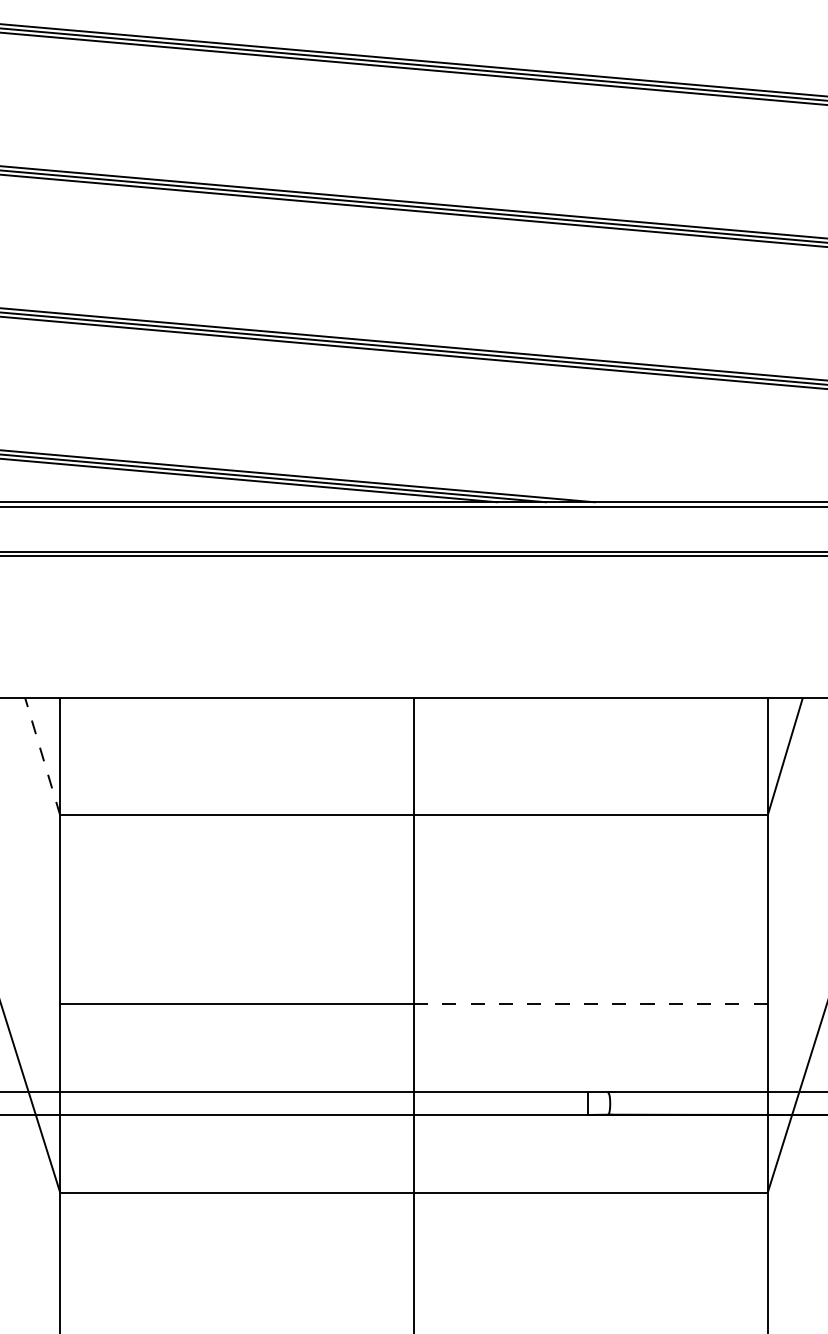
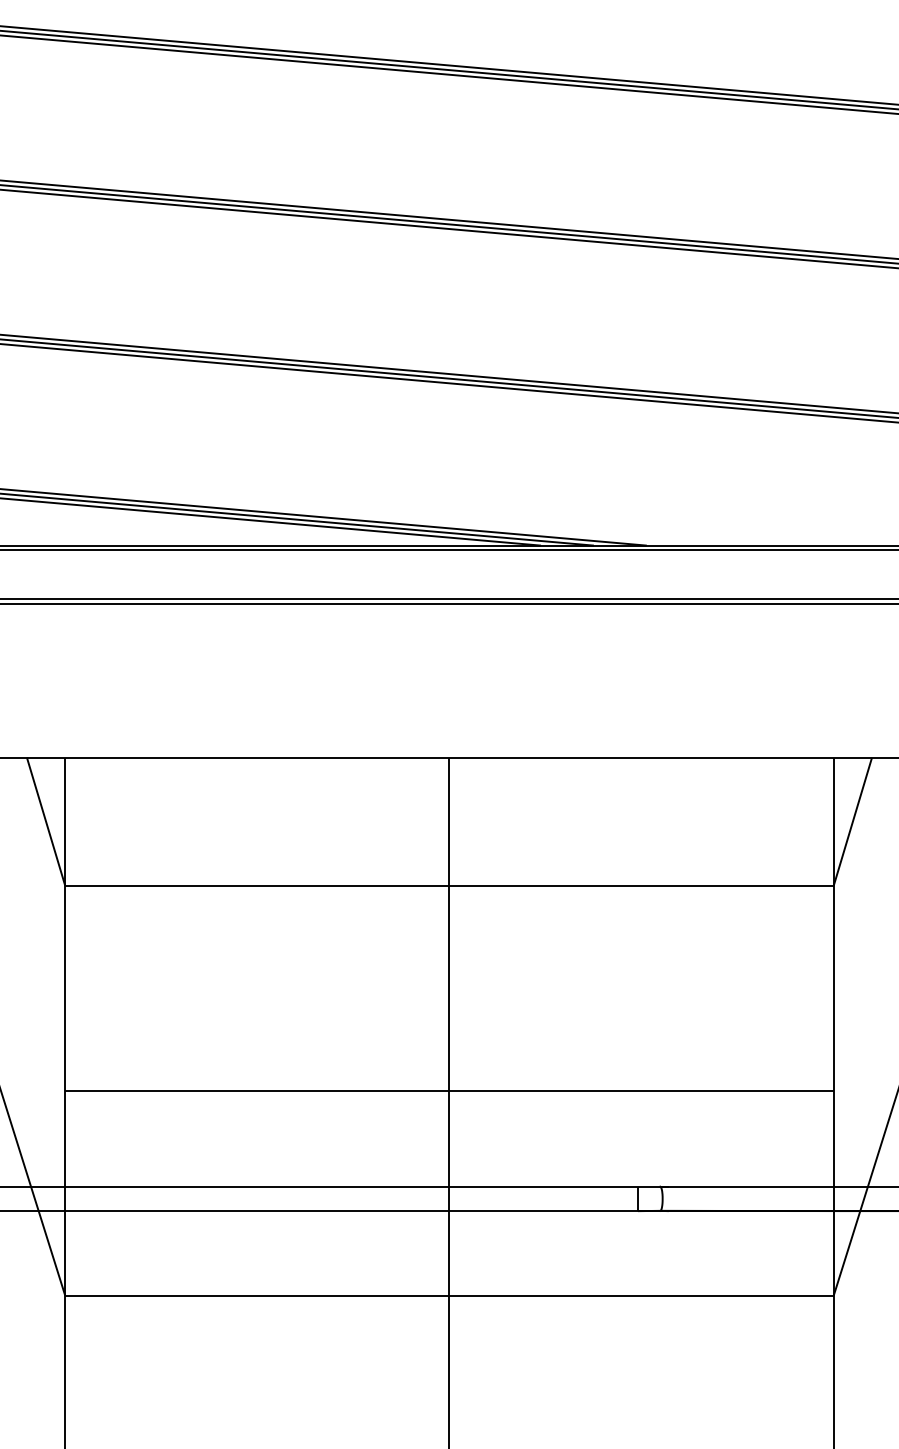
line: (42, 756) -> (45, 821), dashed -> solid
line: (590, 1004) -> (641, 1091), dashed -> solid

